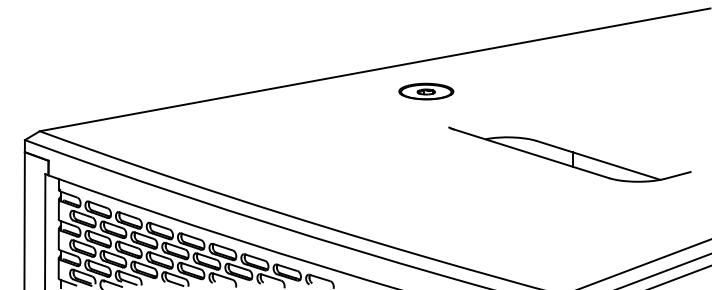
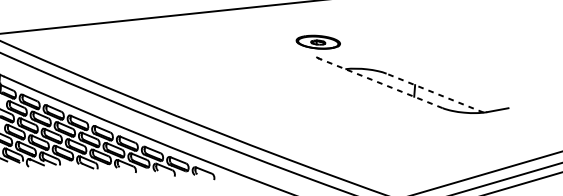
part: (426, 91) -> (318, 42), moved
line: (531, 153) -> (381, 83), solid -> dashed
line: (598, 160) -> (435, 93), solid -> dashed

